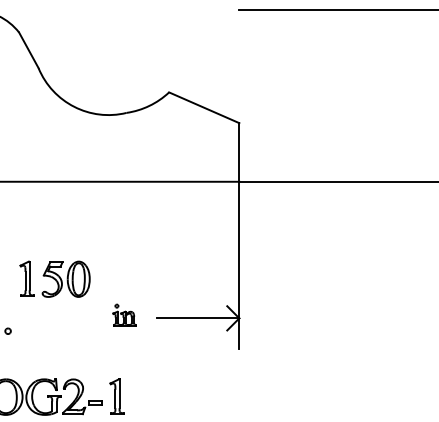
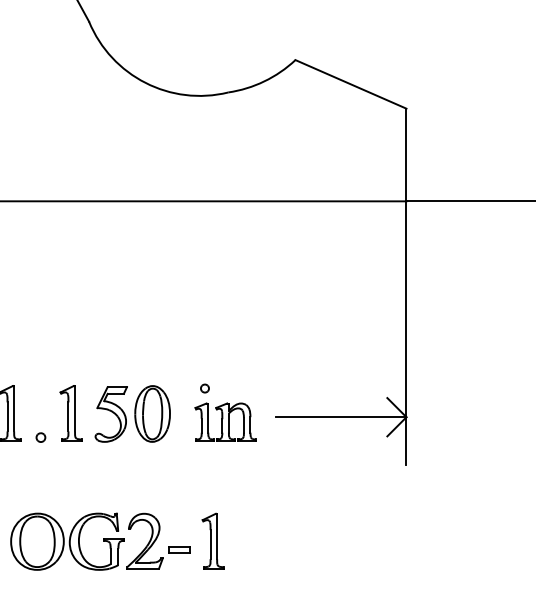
part: (54, 278) -> (114, 412), moved
part: (124, 314) -> (224, 411), size x1.67

